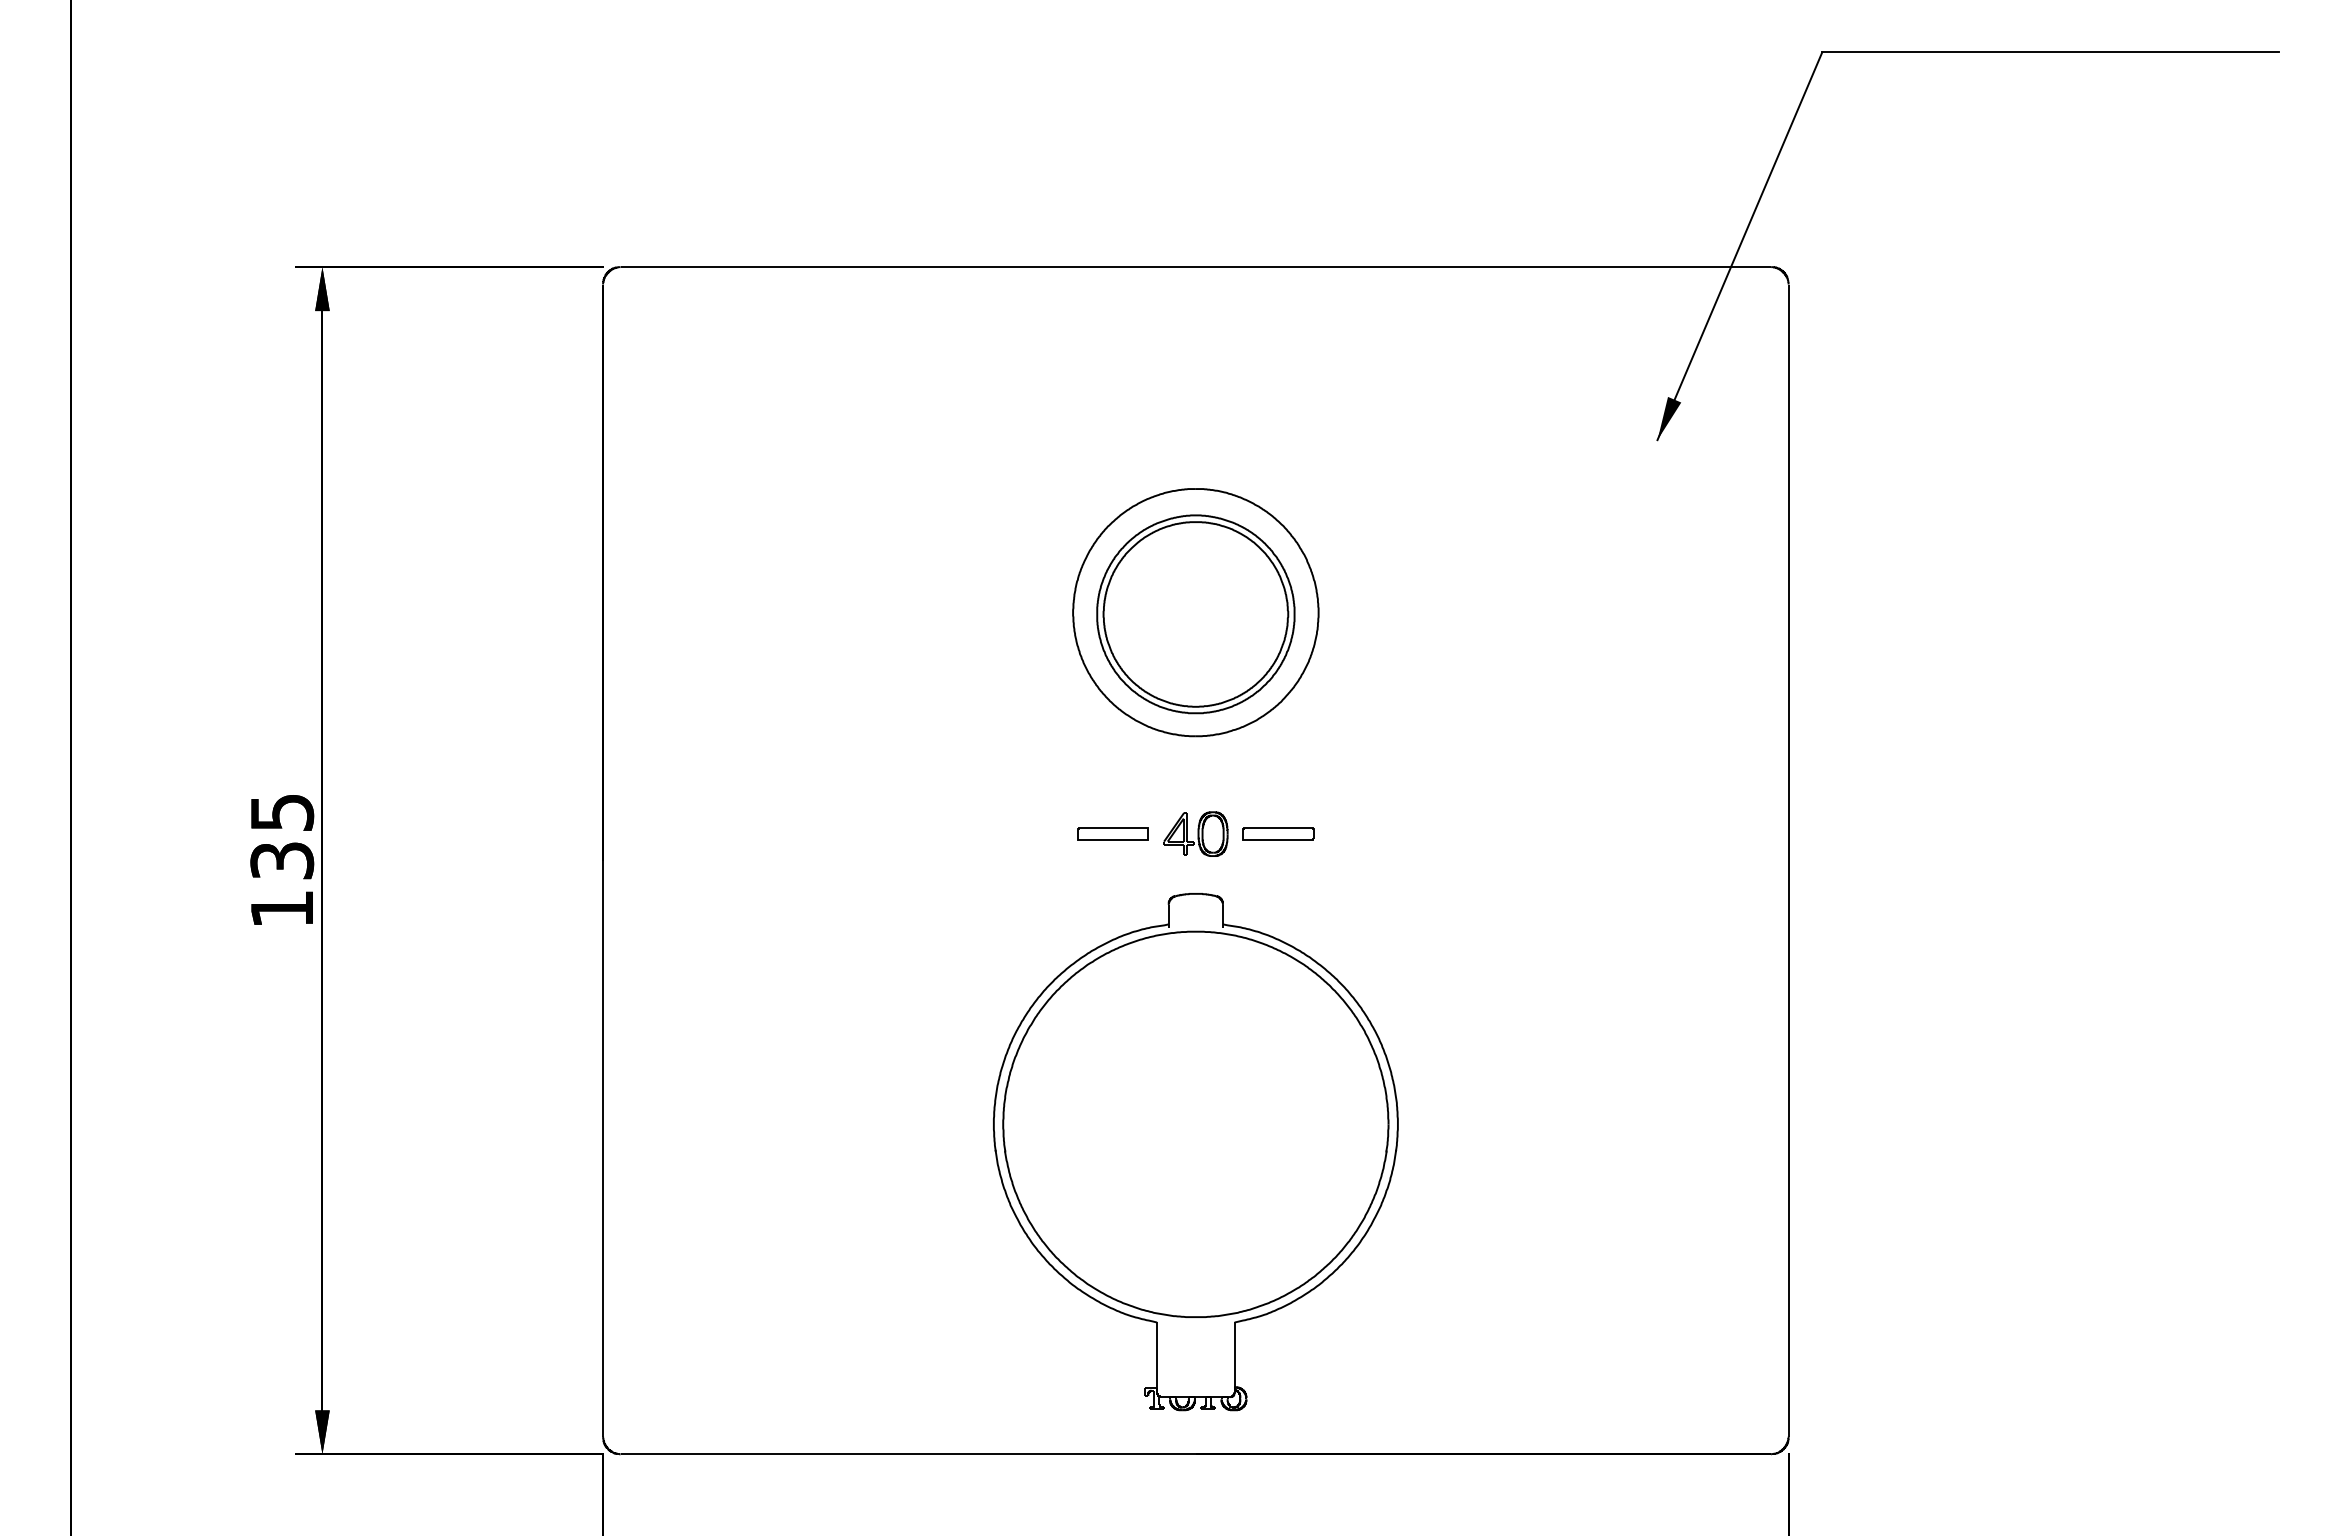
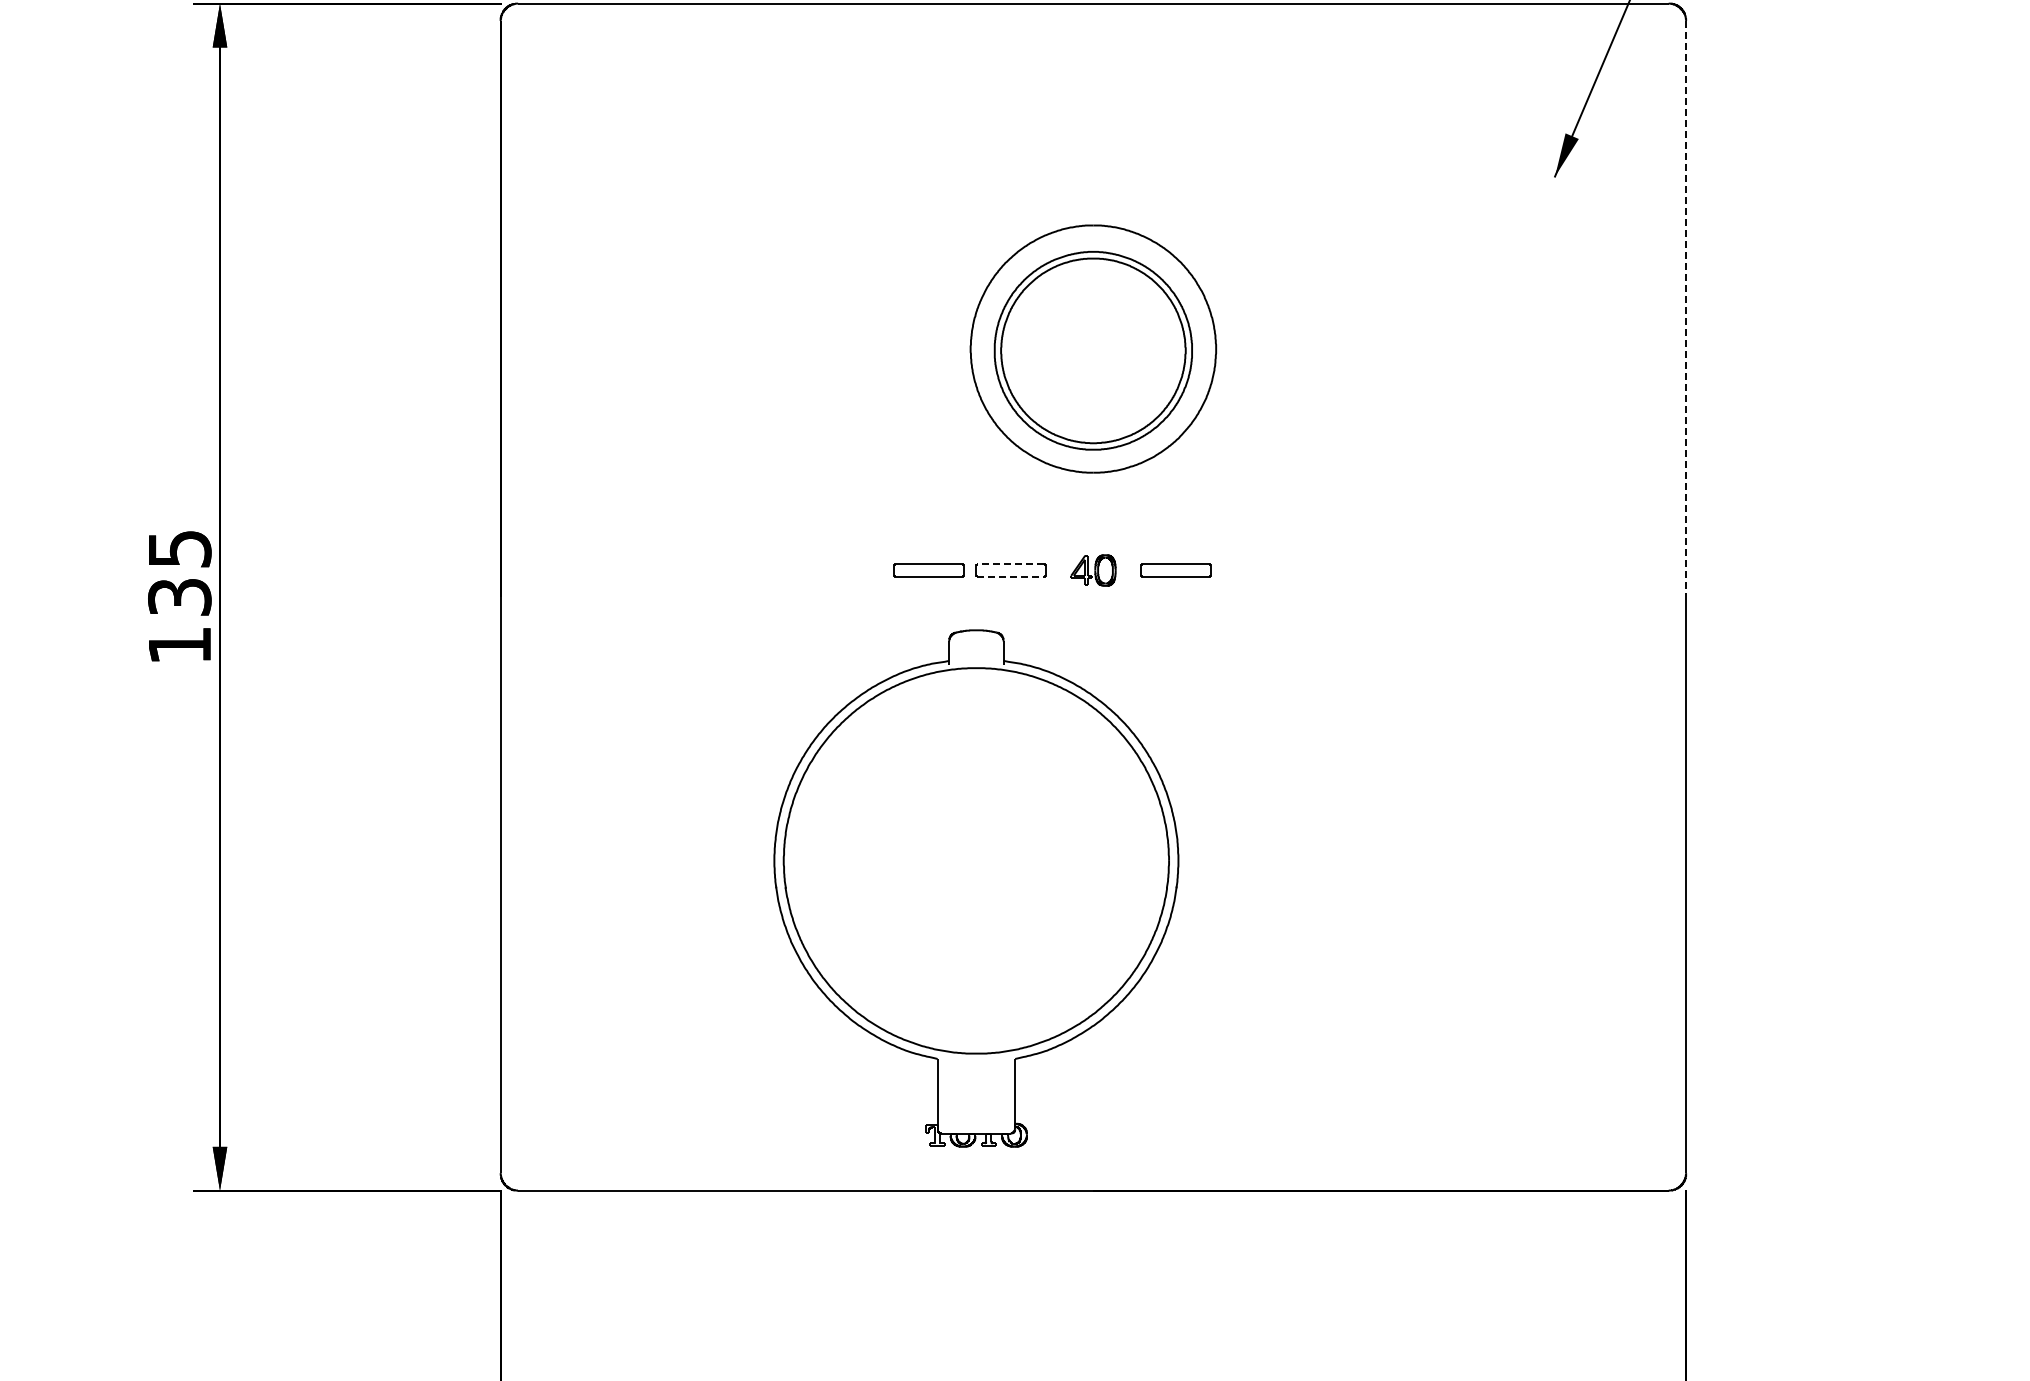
line: (1788, 573) -> (1686, 309), solid -> dashed
line: (1112, 827) -> (1010, 563), solid -> dashed
part: (1031, 833) -> (929, 569), added
part: (1195, 833) -> (1093, 569), size x0.7
line: (1113, 840) -> (1011, 576), solid -> dashed
part: (1195, 1152) -> (976, 888), moved

